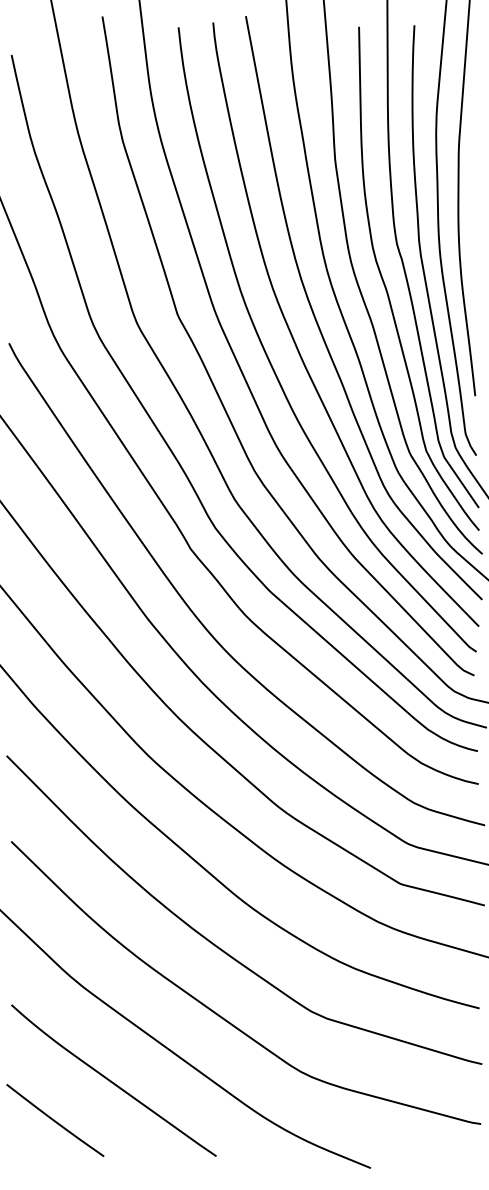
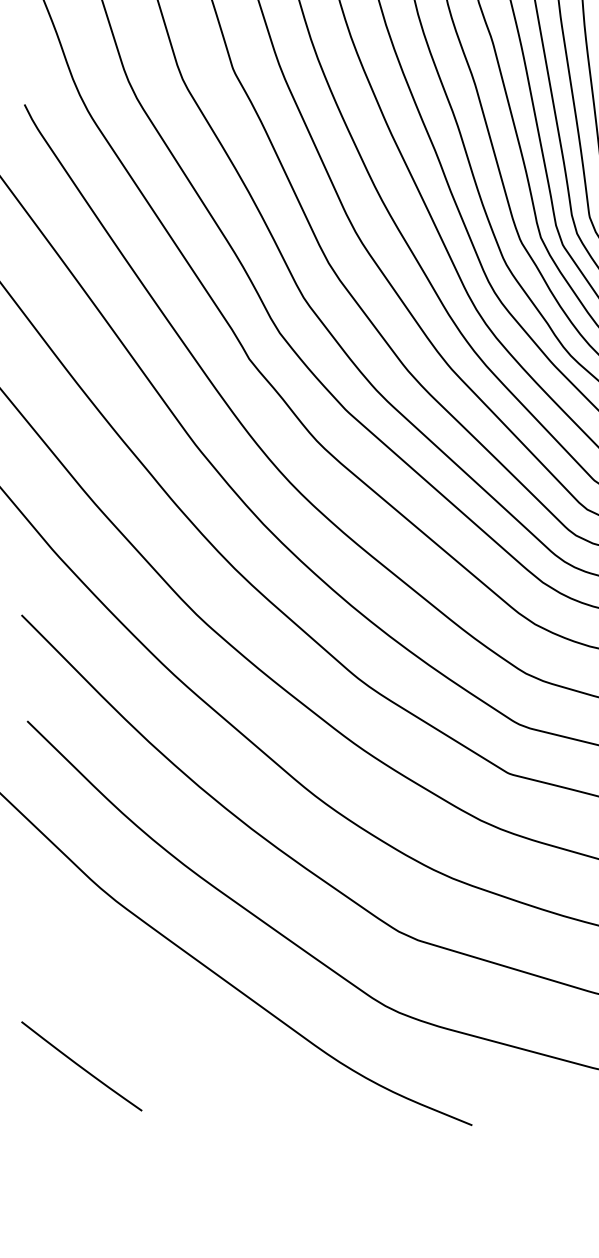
curve: (112, 1081) -> (152, 1018), removed

